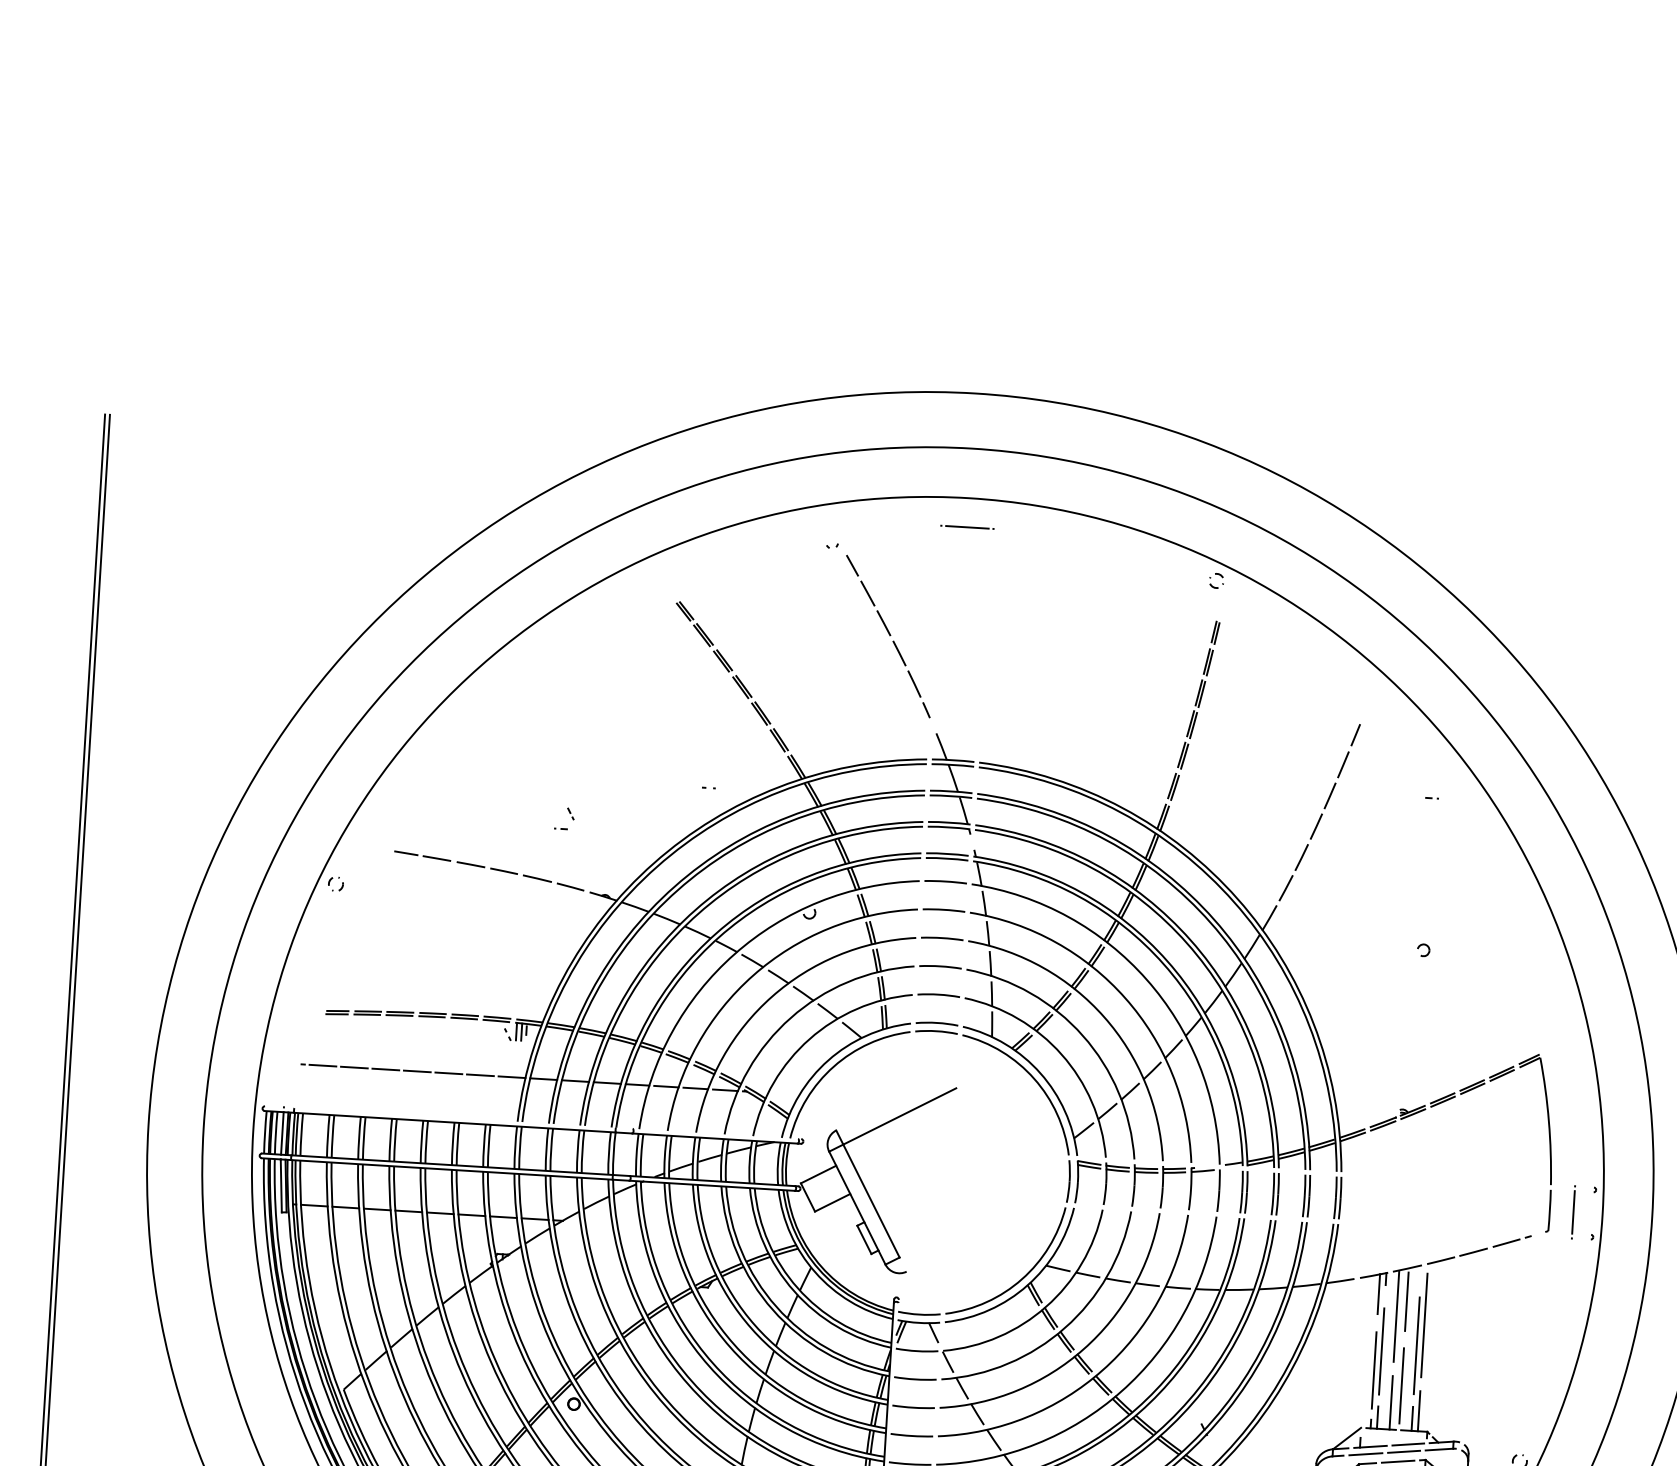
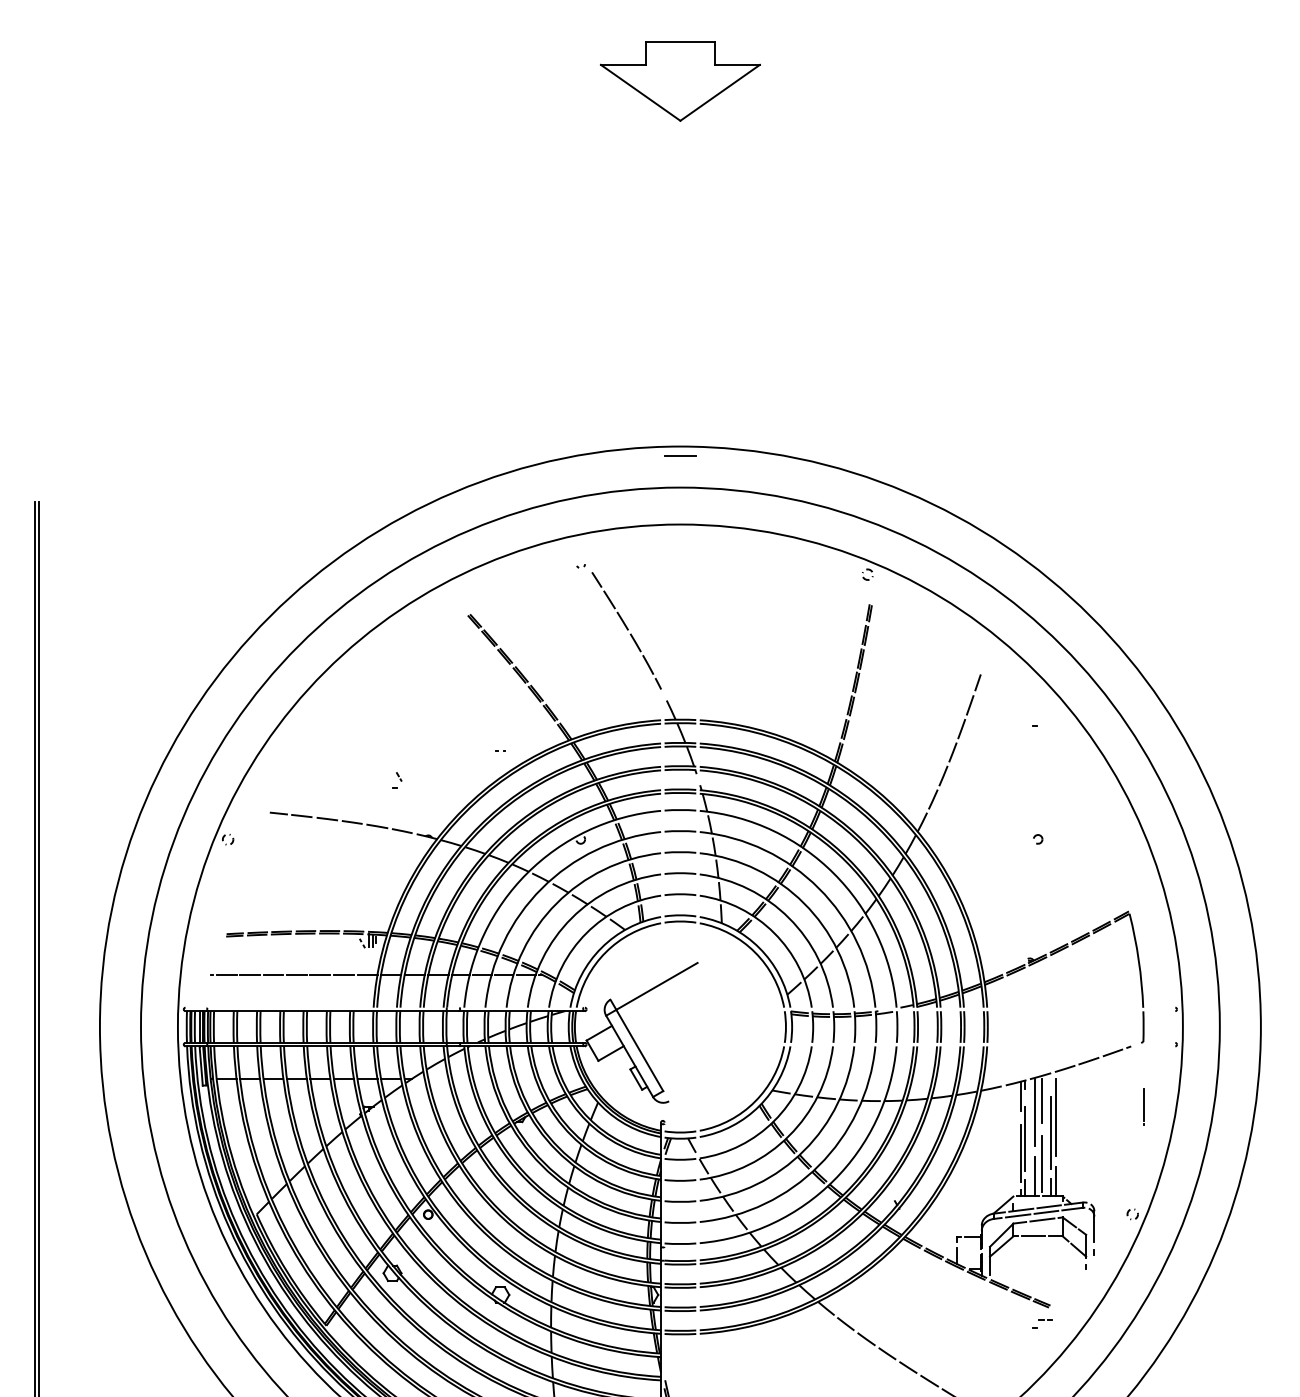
line: (967, 526) -> (680, 455), moved
line: (1572, 1214) -> (1143, 1106), moved

